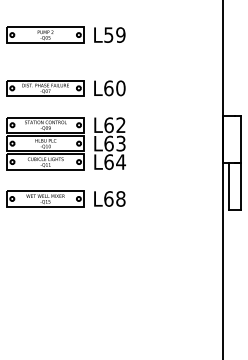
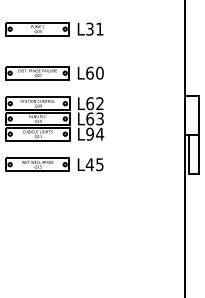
text: (114, 34) -> (94, 28), L59 -> L31
text: (108, 161) -> (89, 133), L64 -> L94
text: (114, 198) -> (94, 164), L68 -> L45

